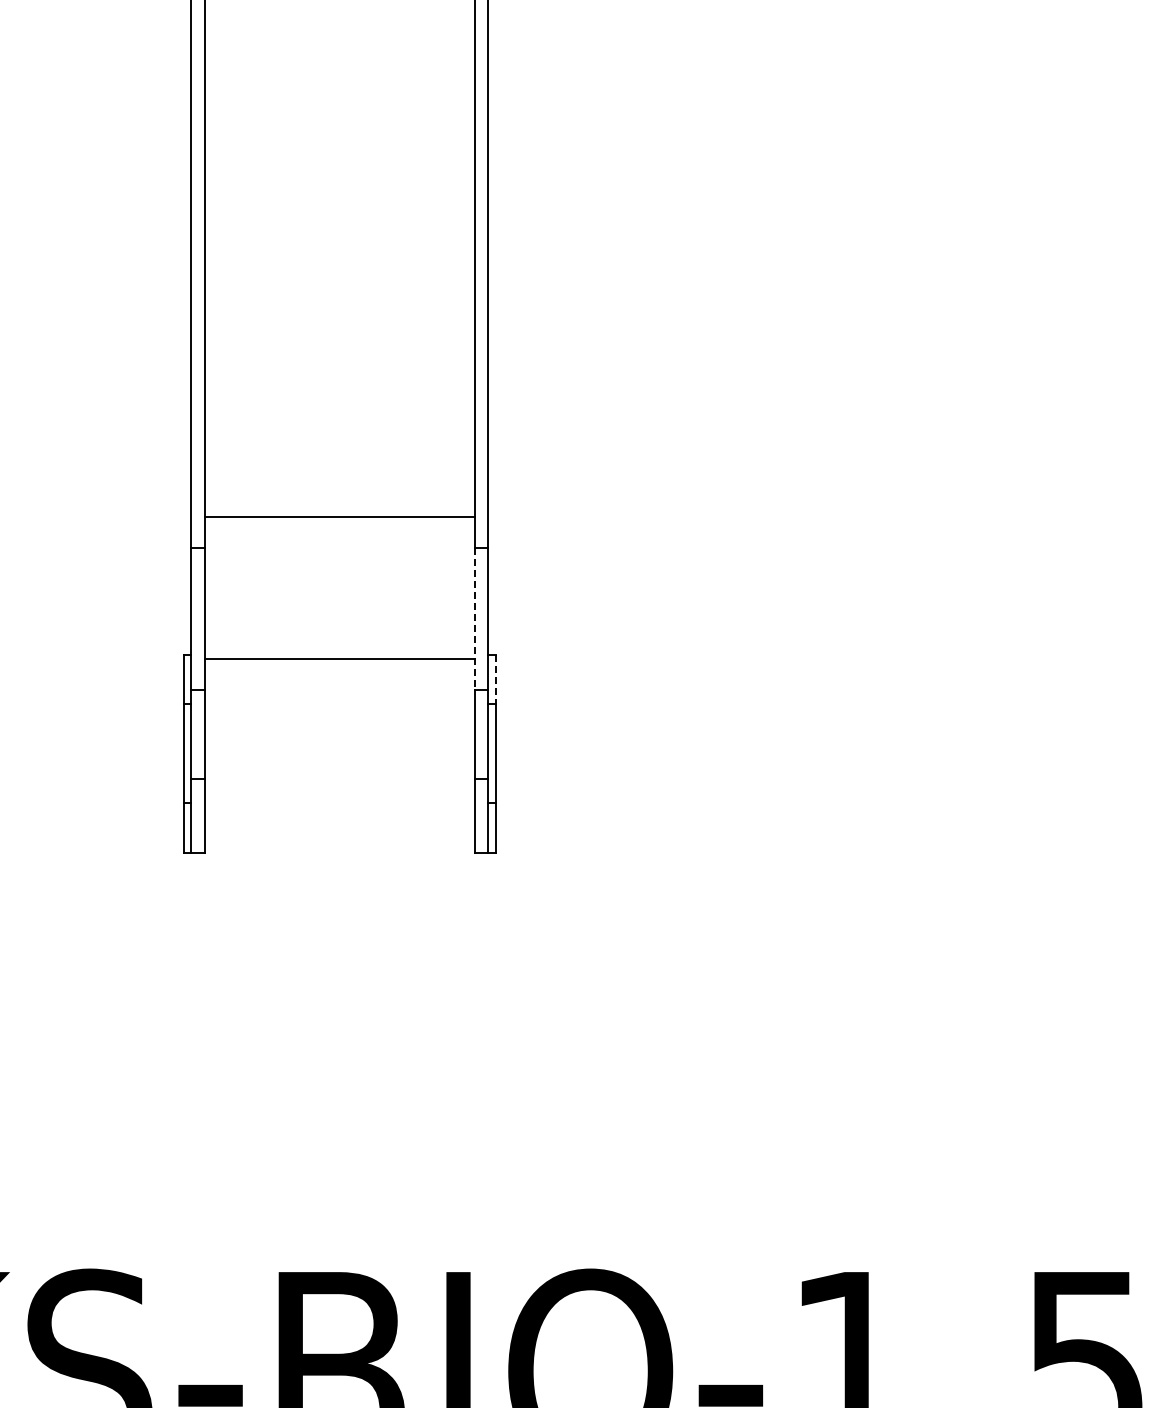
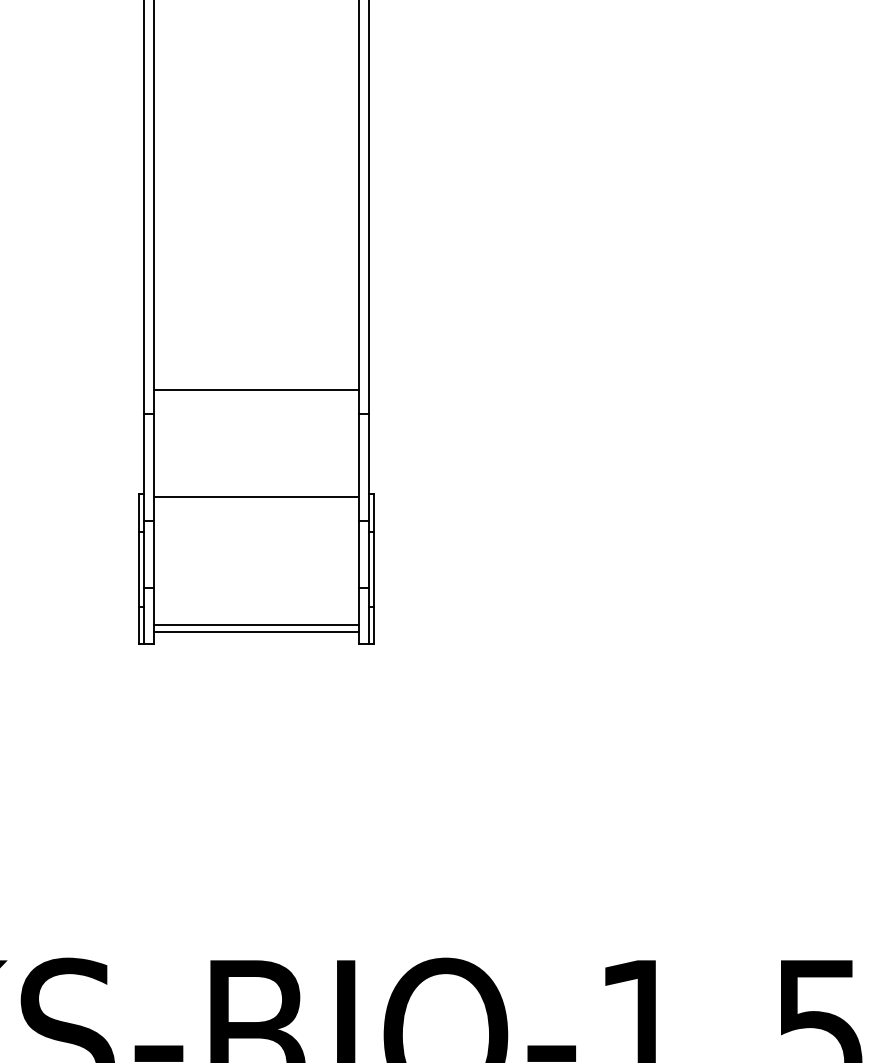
line: (474, 618) -> (358, 466), dashed -> solid
line: (495, 679) -> (374, 513), dashed -> solid
line: (339, 828) -> (256, 625), added
line: (339, 837) -> (256, 632), added

